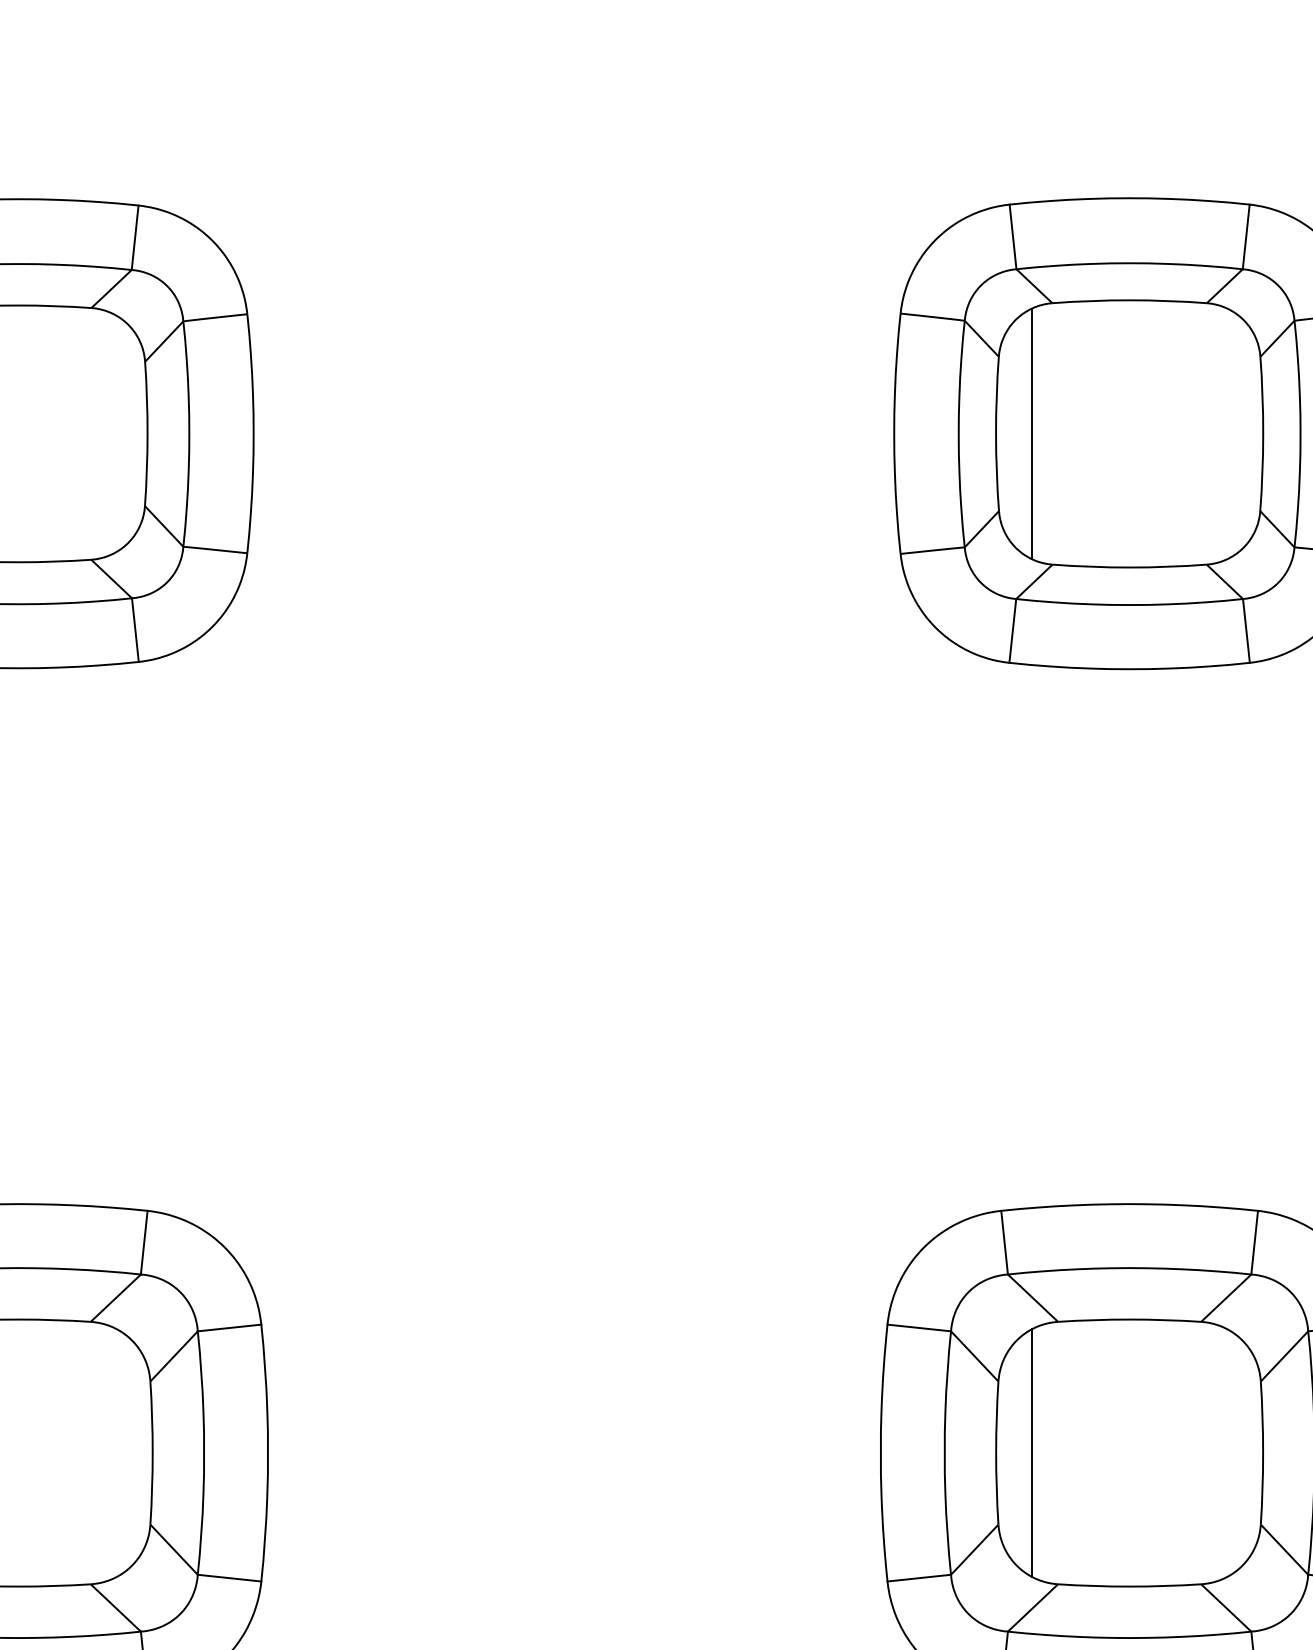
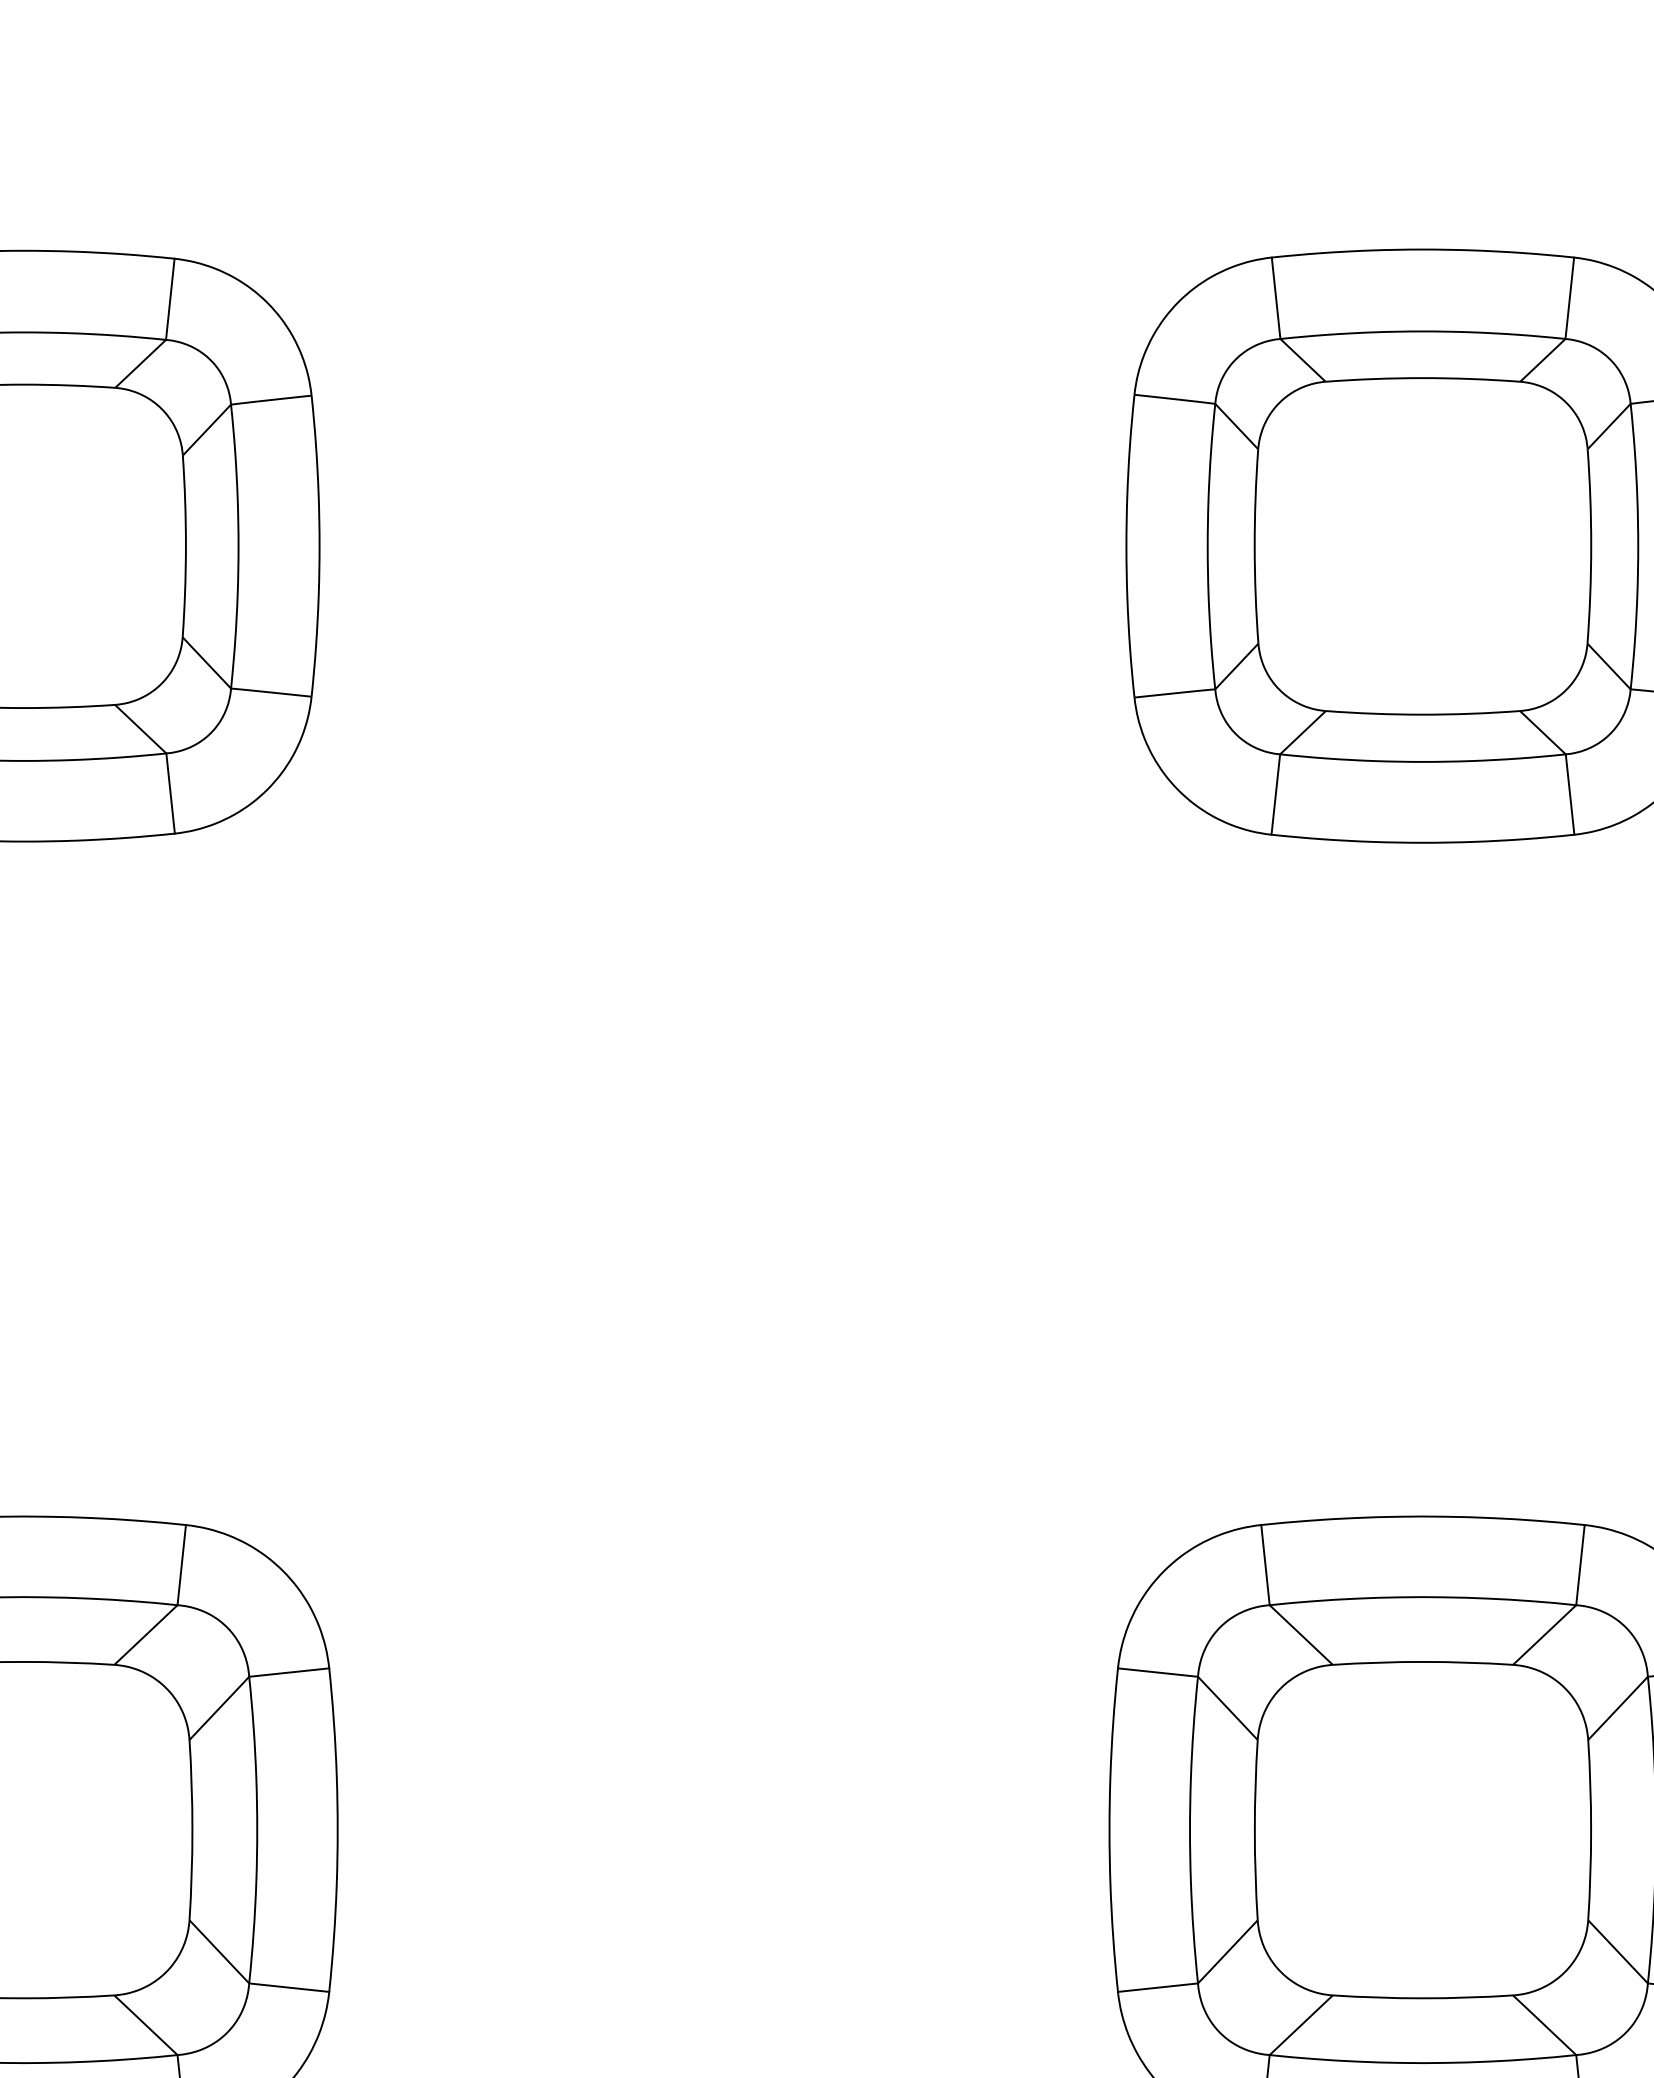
line: (1031, 434) -> (1299, 546), removed
line: (1031, 1452) -> (1299, 1829), removed

